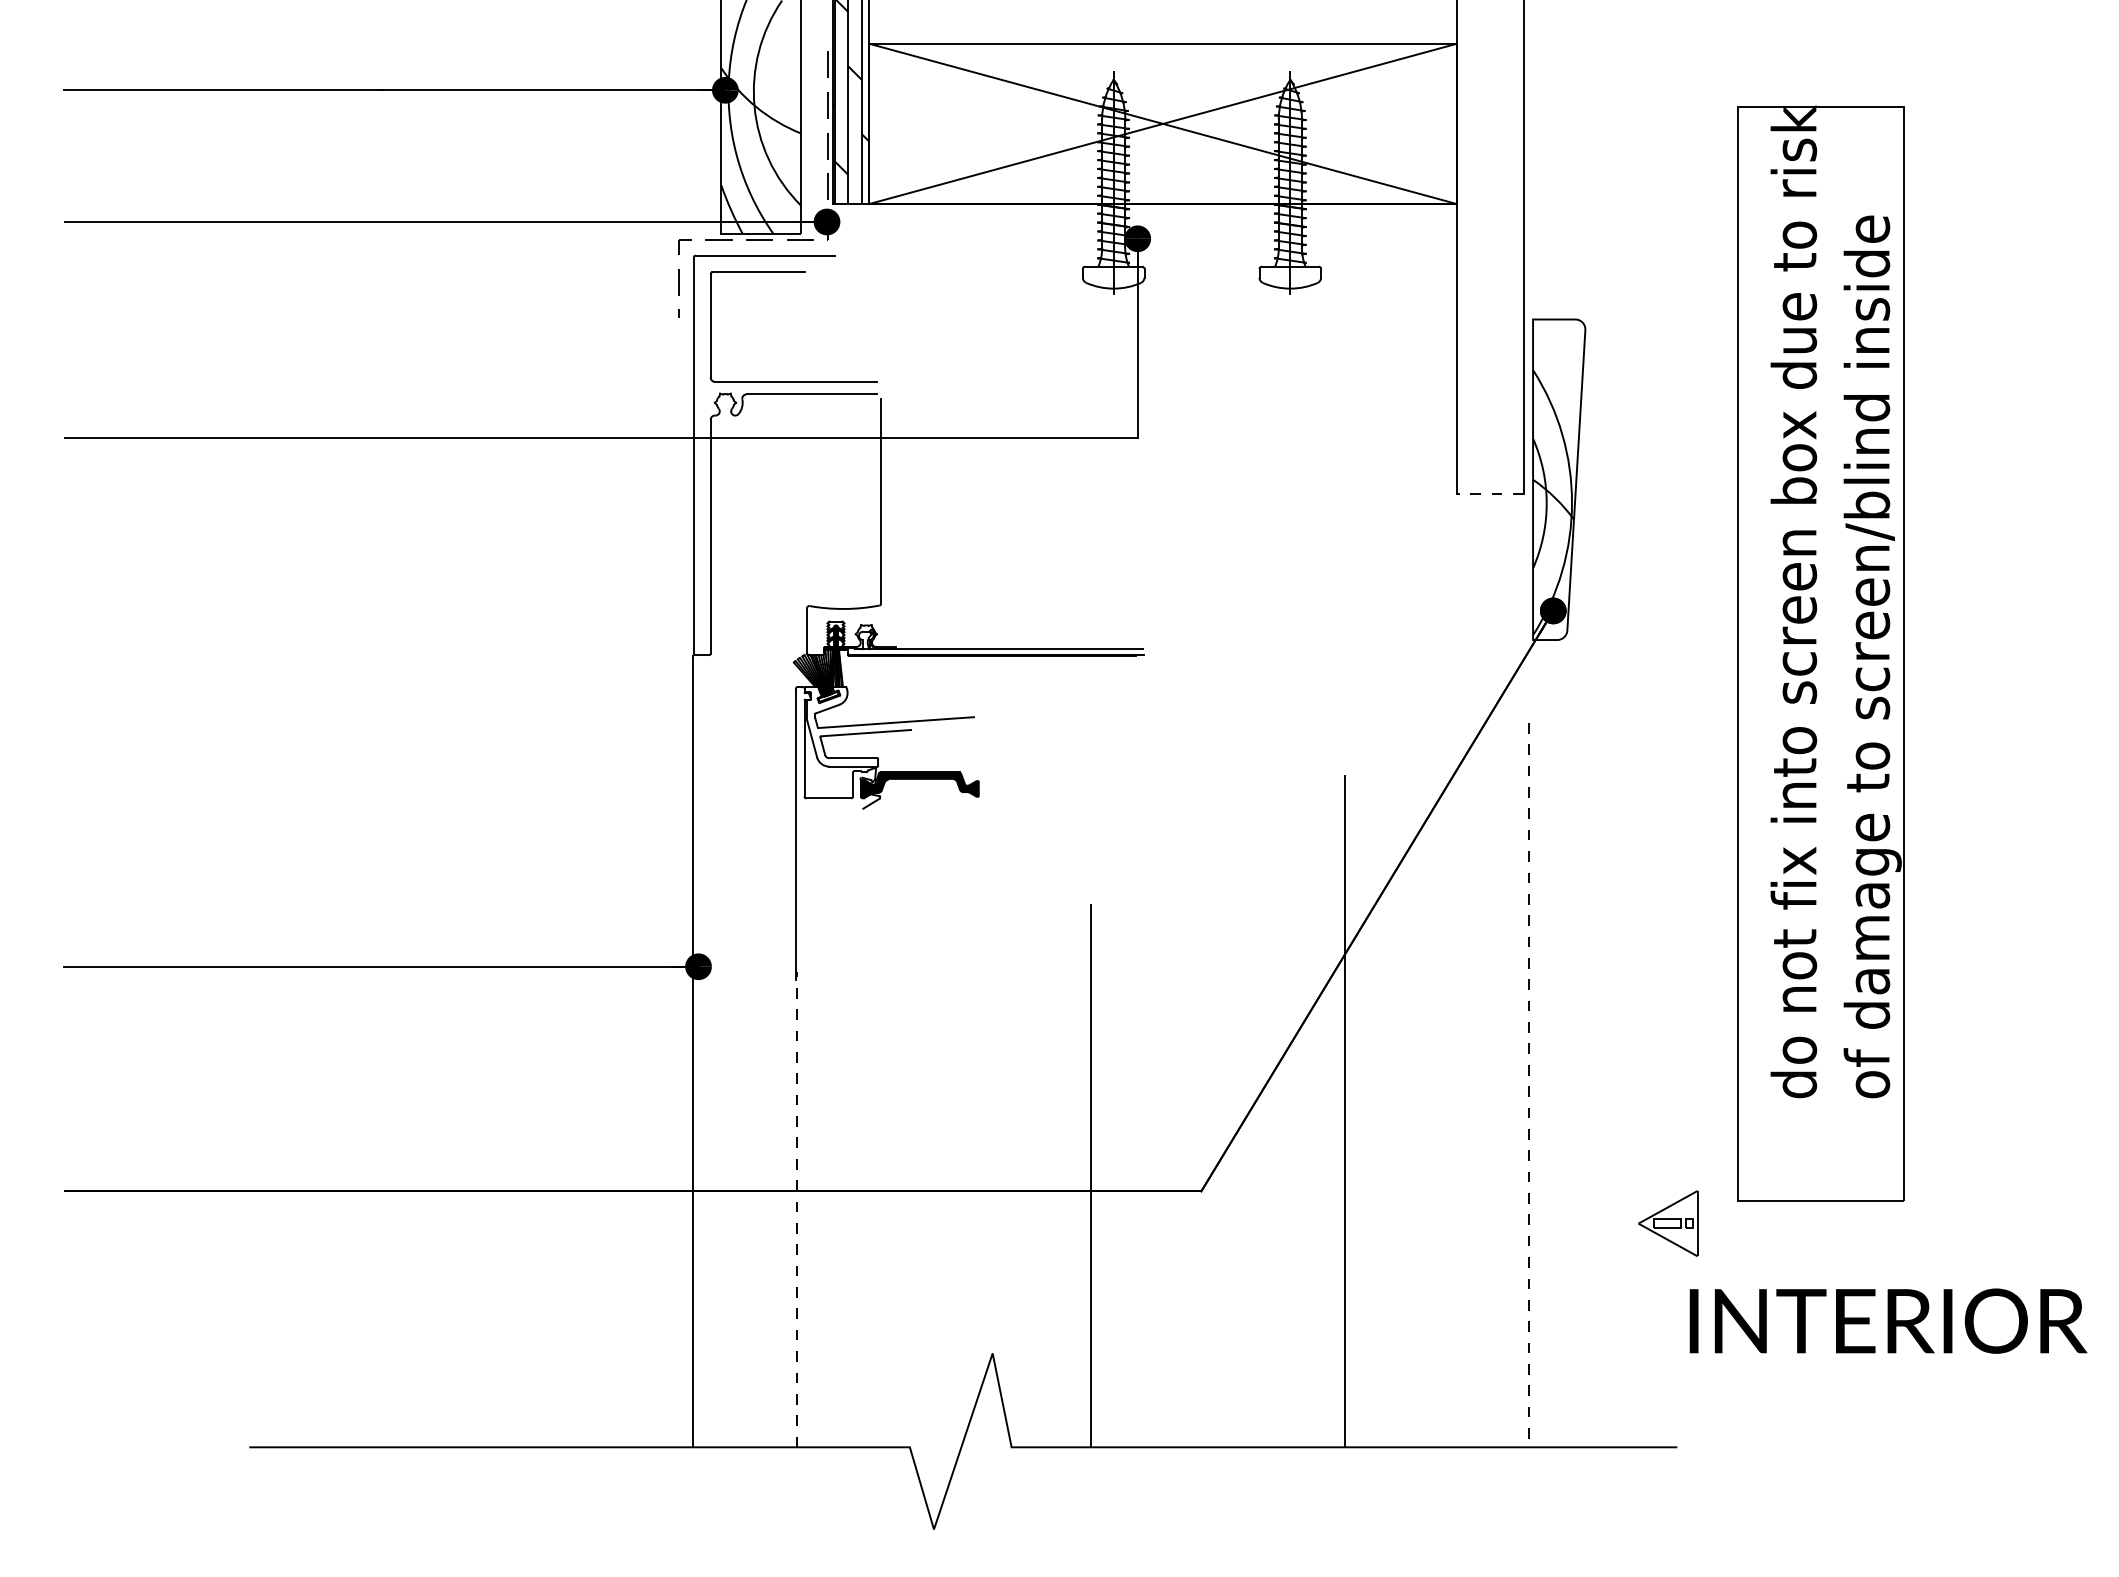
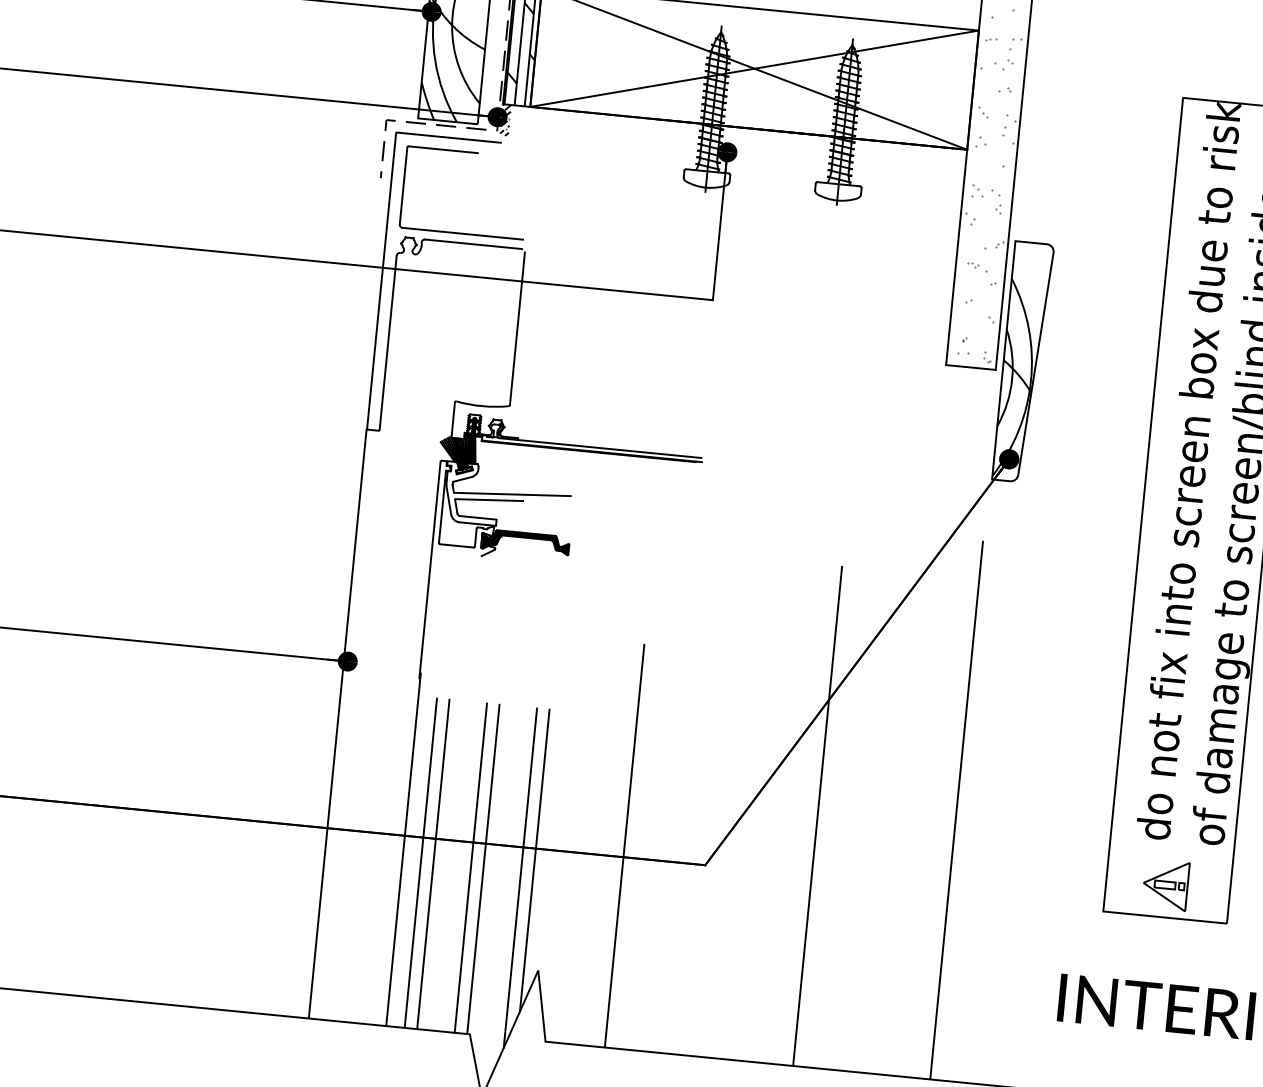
hatch: (838, 225) -> (505, 120), added
hatch: (1489, 248) -> (988, 185), added
line: (1489, 493) -> (970, 367), dashed -> solid
line: (1529, 1085) -> (956, 810), dashed -> solid
line: (973, 1207) -> (534, 860), added
line: (797, 1209) -> (403, 849), dashed -> solid
part: (1668, 1223) -> (1165, 884), moved
line: (822, 1225) -> (421, 863), added
line: (839, 1225) -> (433, 864), added
line: (889, 1225) -> (470, 867), added
line: (906, 1225) -> (483, 869), added
line: (956, 1232) -> (520, 877), added

